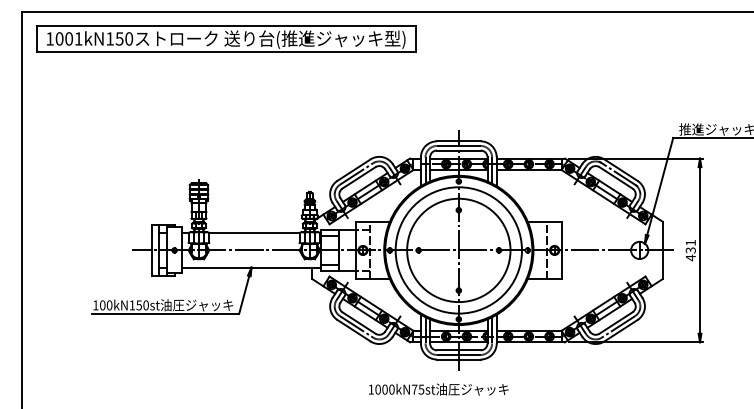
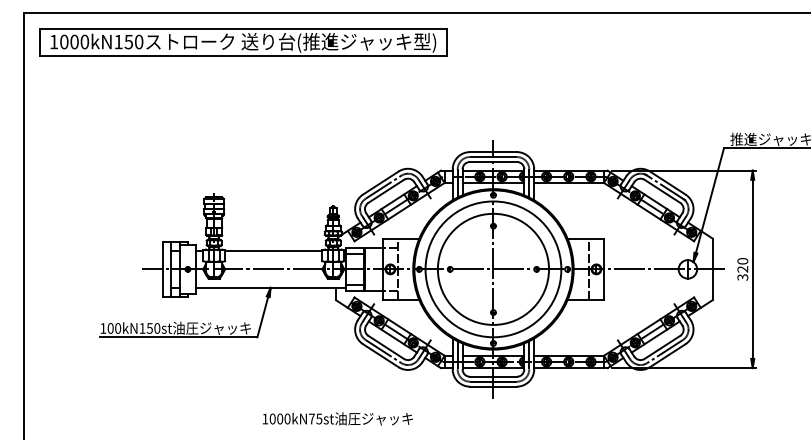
text: (78, 38) -> (84, 41), 1001kN150 -> 1000kN150
text: (690, 250) -> (742, 269), 431 -> 320
text: (438, 389) -> (337, 418), moved

